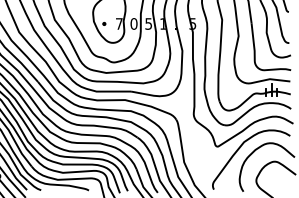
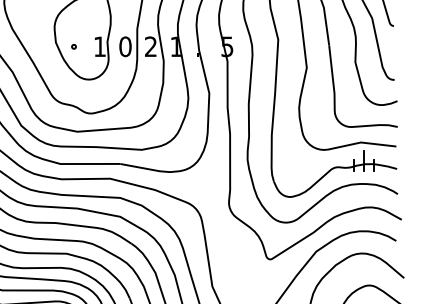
text: (119, 23) -> (100, 45), 7 -> 1
text: (148, 23) -> (150, 45), 5 -> 2

